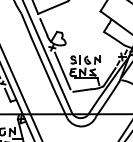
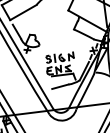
line: (62, 70) -> (39, 70), removed

